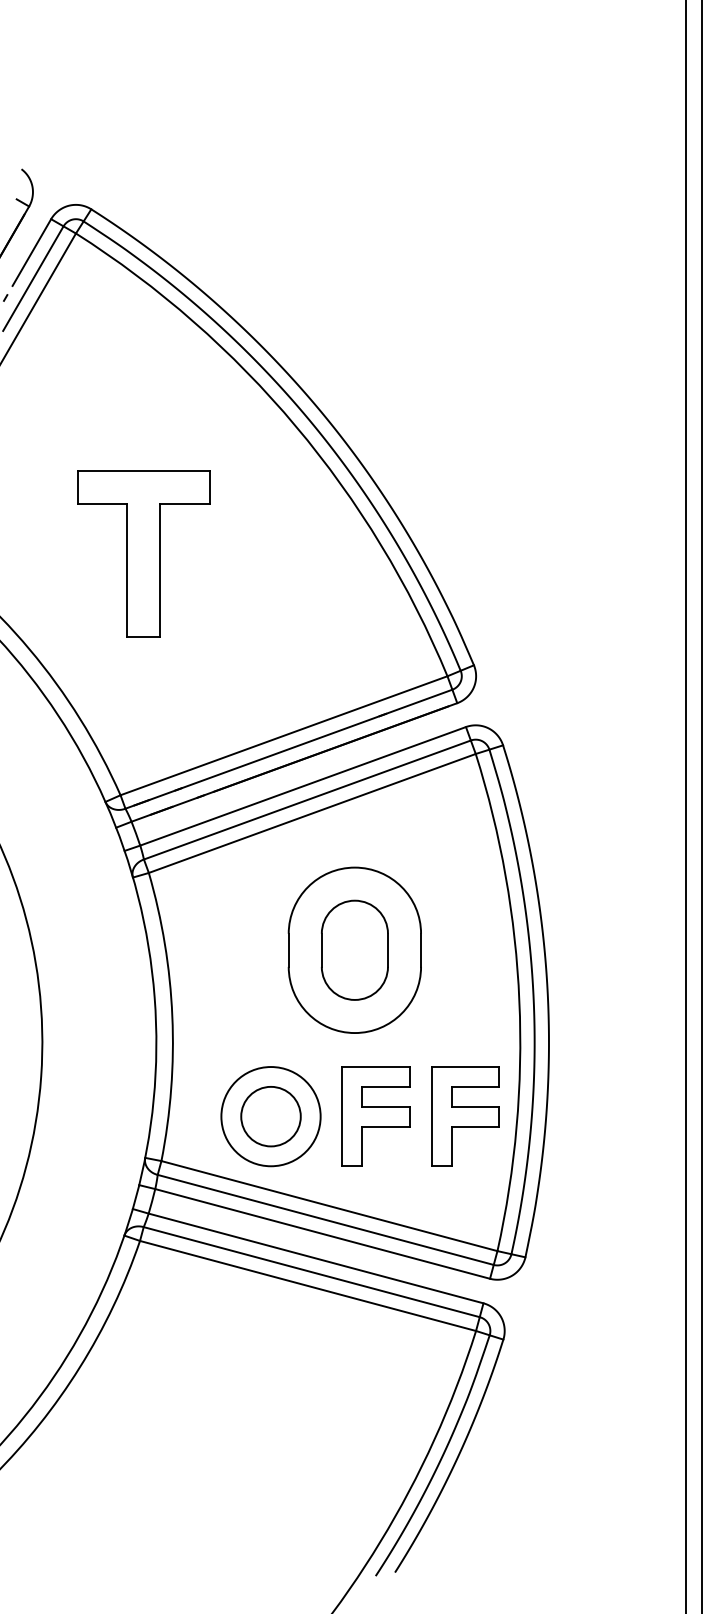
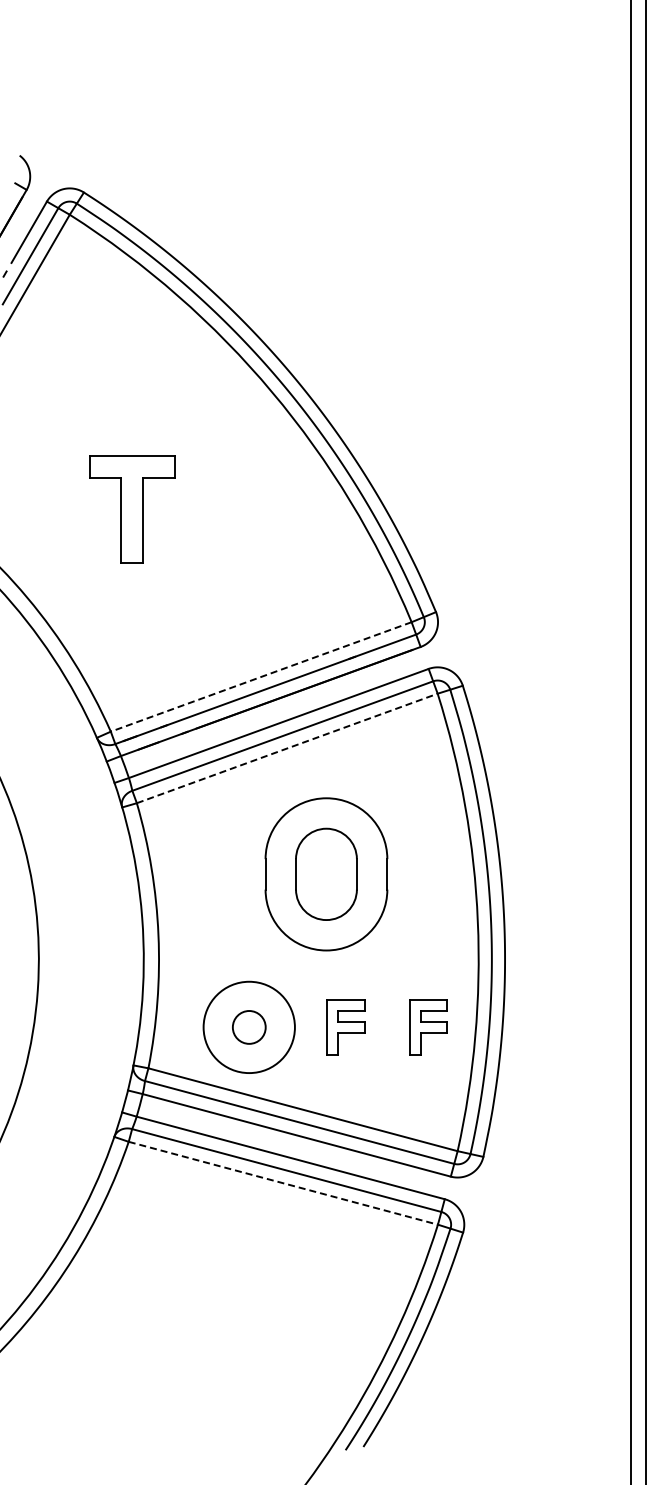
part: (143, 553) -> (131, 509), size x0.7
line: (283, 736) -> (260, 677), solid -> dashed
line: (312, 813) -> (287, 748), solid -> dashed
circle: (270, 1116) -> (248, 1027), size x0.6
part: (375, 1116) -> (345, 1027), size x0.6
part: (464, 1116) -> (427, 1027), size x0.6
line: (308, 1286) -> (283, 1183), solid -> dashed

